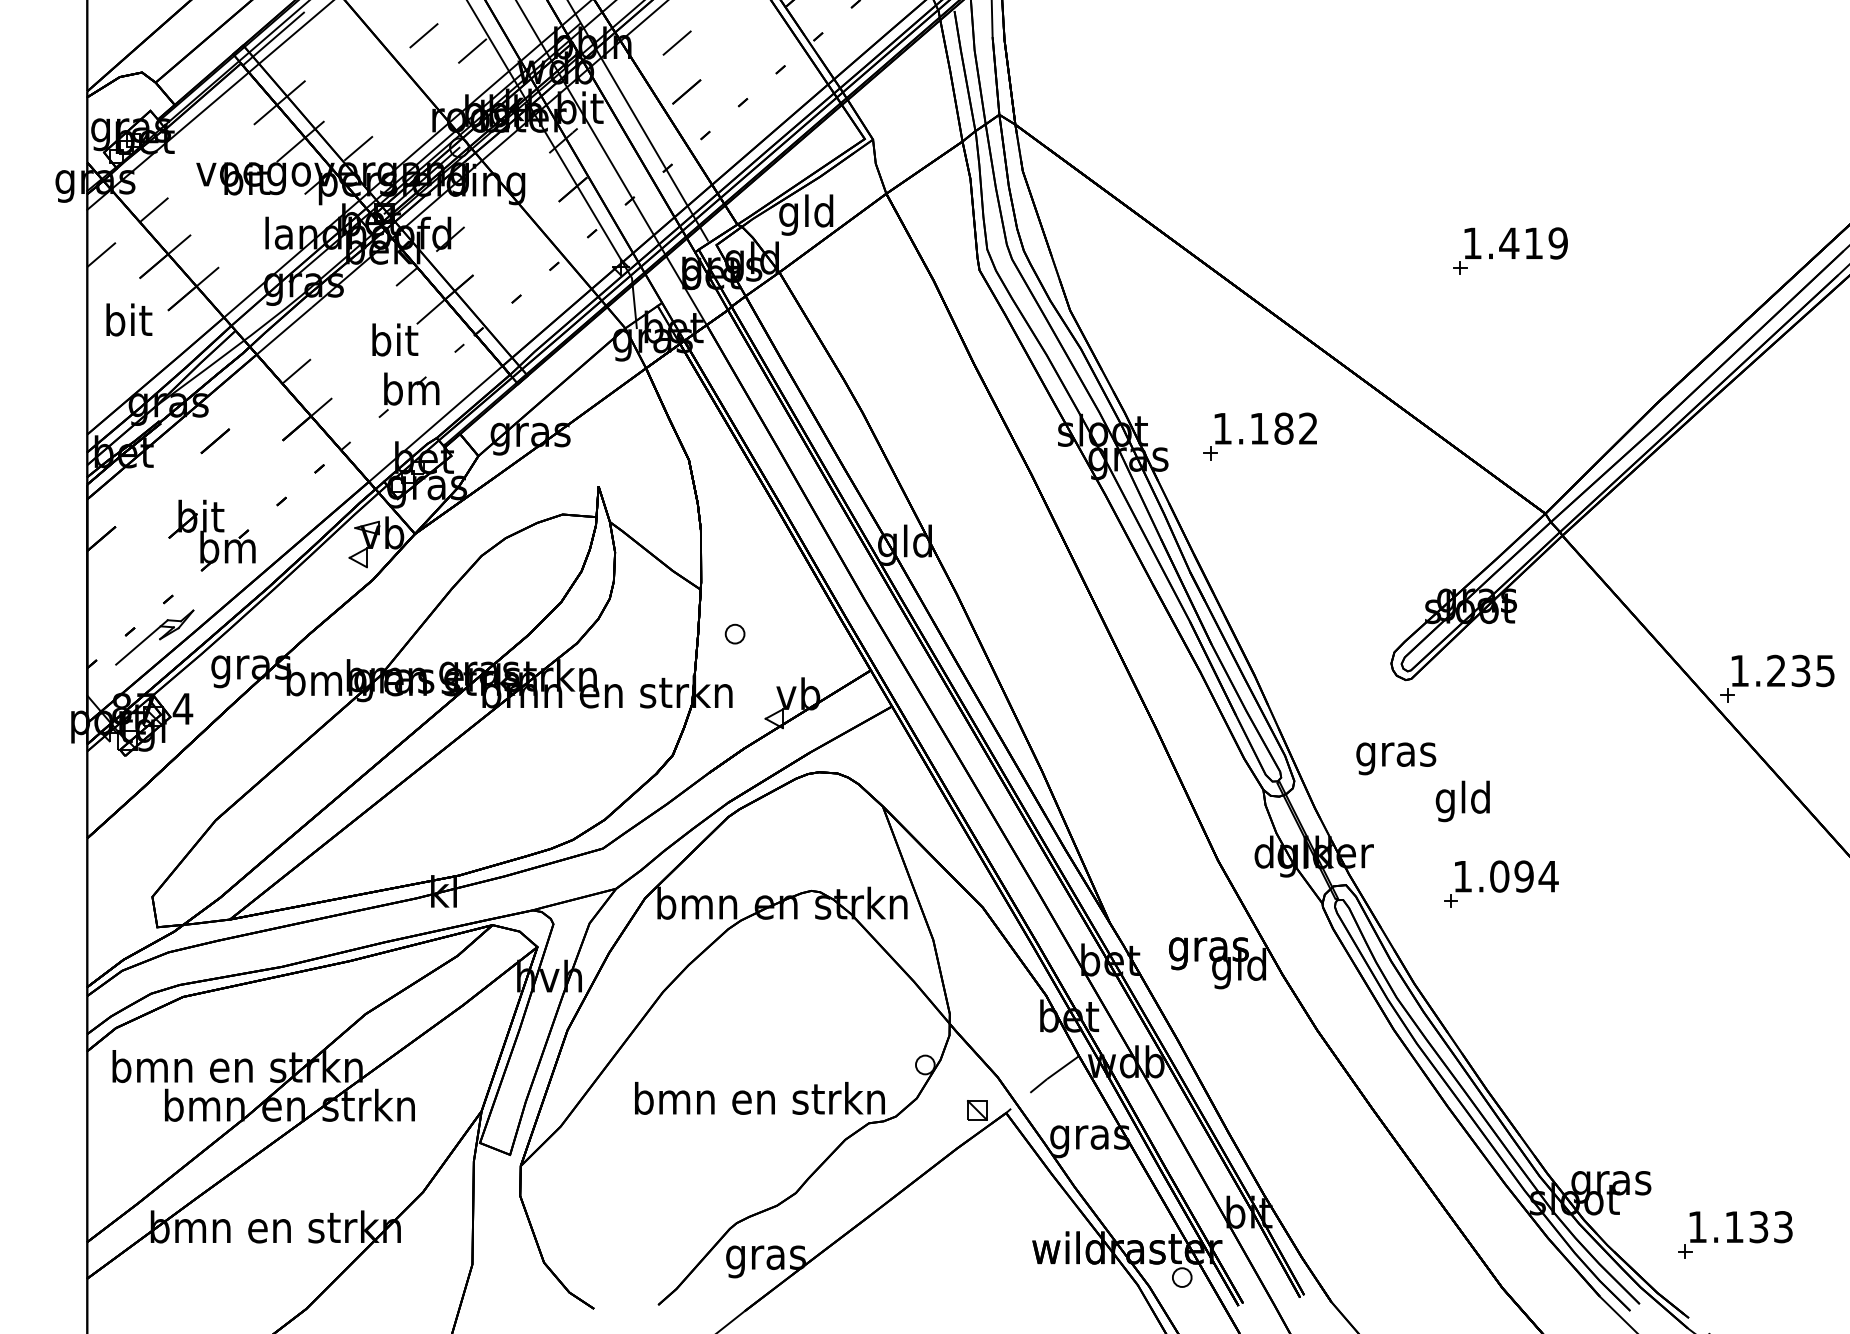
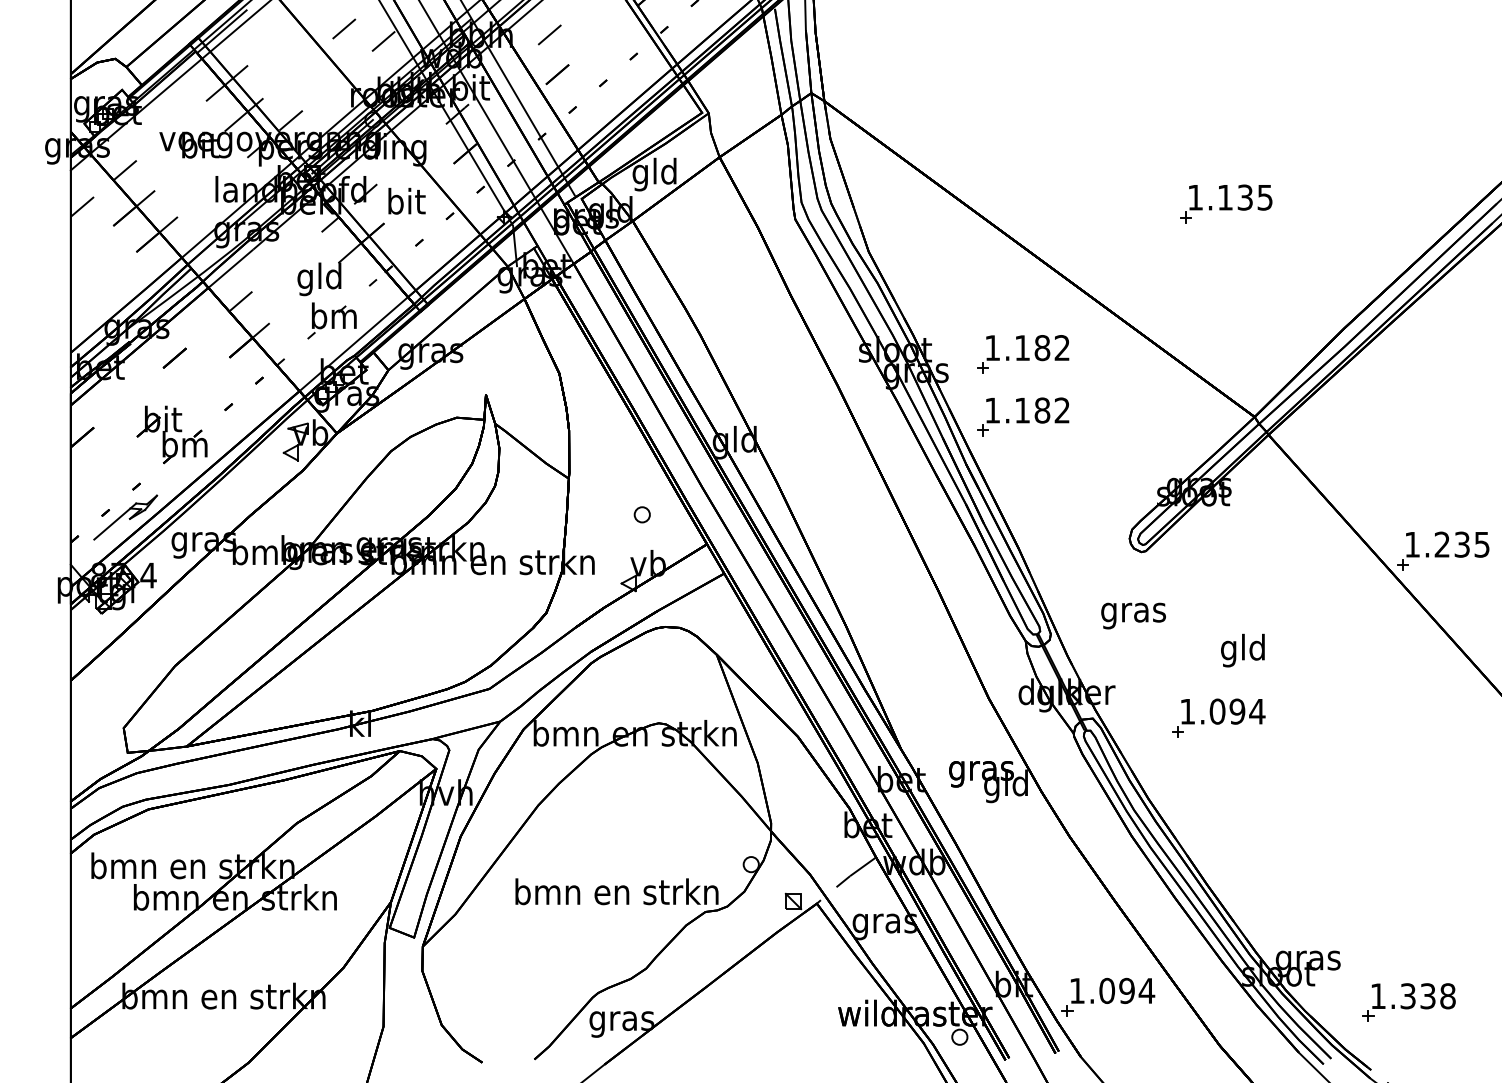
text: (1533, 243) -> (1245, 197), 1.419 -> 1.135
text: (129, 319) -> (407, 200), moved
text: (393, 343) -> (319, 278), bit -> gld
part: (1259, 513) -> (1022, 416), added
part: (734, 633) -> (641, 514), moved
text: (1462, 801) -> (1242, 650), moved
part: (1365, 1227) -> (1108, 996), added
text: (1759, 1227) -> (1428, 996), 1.133 -> 1.338

